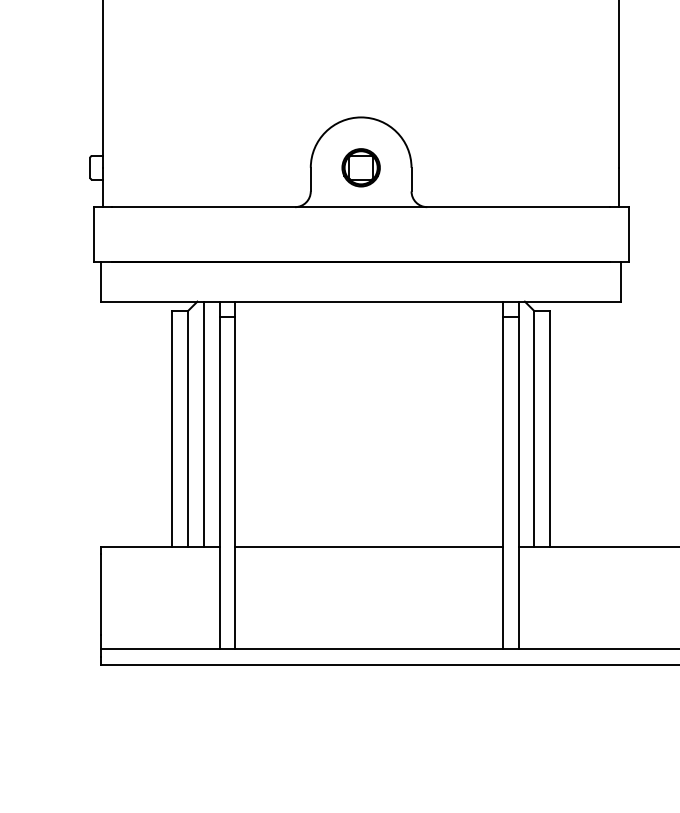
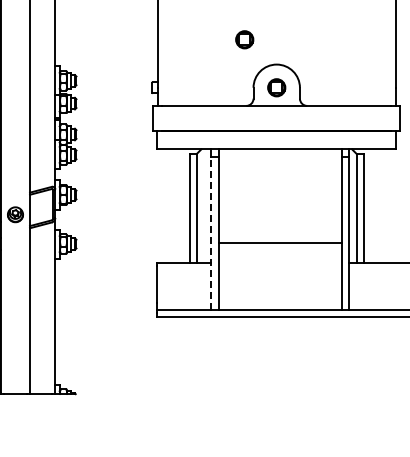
part: (291, 62) -> (244, 39), added
line: (204, 423) -> (204, 205), removed
line: (219, 483) -> (211, 233), solid -> dashed
line: (369, 546) -> (280, 242), moved

